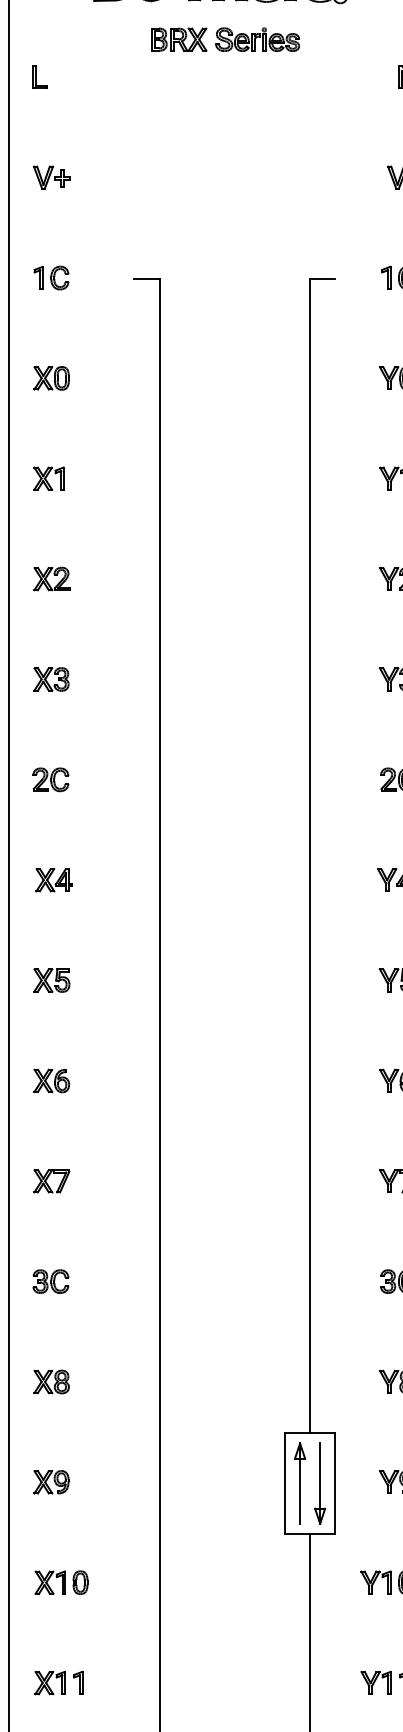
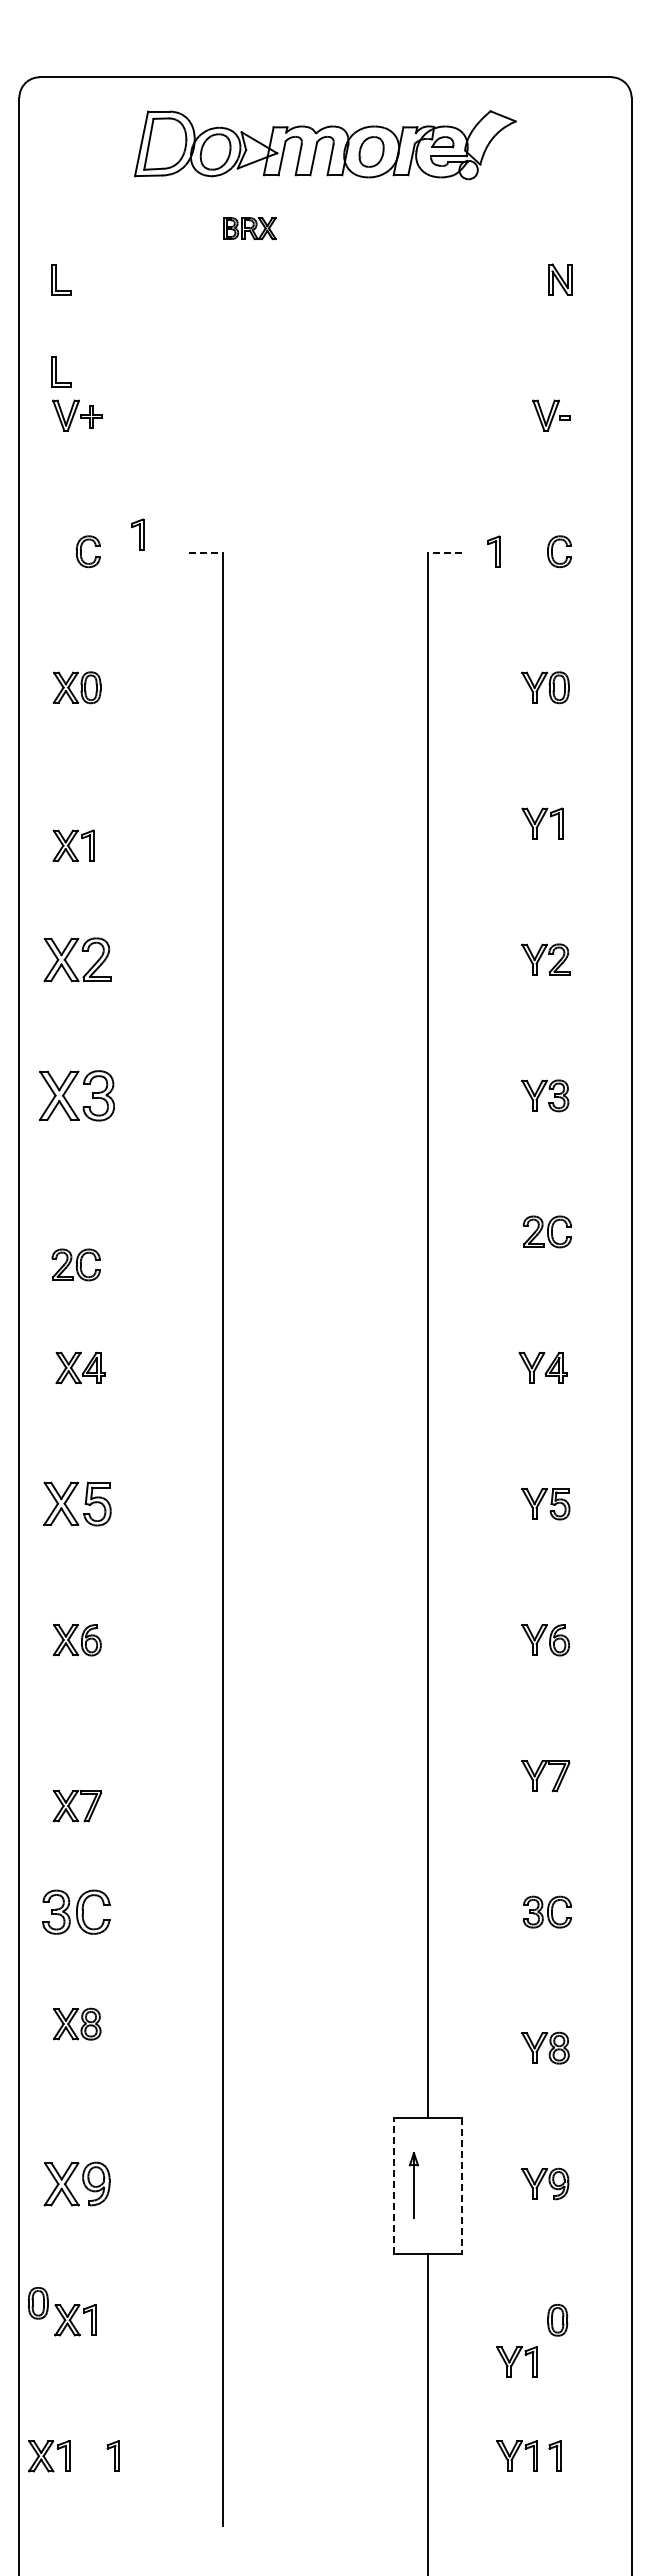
part: (178, 39) -> (249, 228), size x0.7
part: (257, 39) -> (356, 228), removed
part: (40, 145) -> (61, 371), added
part: (38, 277) -> (137, 534), moved
part: (386, 277) -> (493, 551), moved
line: (147, 279) -> (206, 553), solid -> dashed
line: (322, 279) -> (444, 553), solid -> dashed
part: (48, 478) -> (73, 845), moved
part: (51, 578) -> (76, 959), size x1.4
part: (51, 679) -> (76, 1095), size x1.6
part: (50, 779) -> (75, 1264), moved
part: (51, 980) -> (77, 1504), size x1.4
part: (51, 1181) -> (76, 1806), moved
part: (50, 1281) -> (75, 1911), size x1.4
part: (51, 1381) -> (76, 2023), moved
part: (51, 1481) -> (76, 2183), size x1.4
line: (285, 1483) -> (393, 2185), solid -> dashed
part: (299, 1483) -> (413, 2185), size x0.6
part: (319, 1484) -> (440, 2186), removed
line: (335, 1484) -> (461, 2186), solid -> dashed
part: (80, 1582) -> (38, 2303), moved
part: (375, 1582) -> (516, 2361), moved
part: (50, 1683) -> (49, 2456), moved

